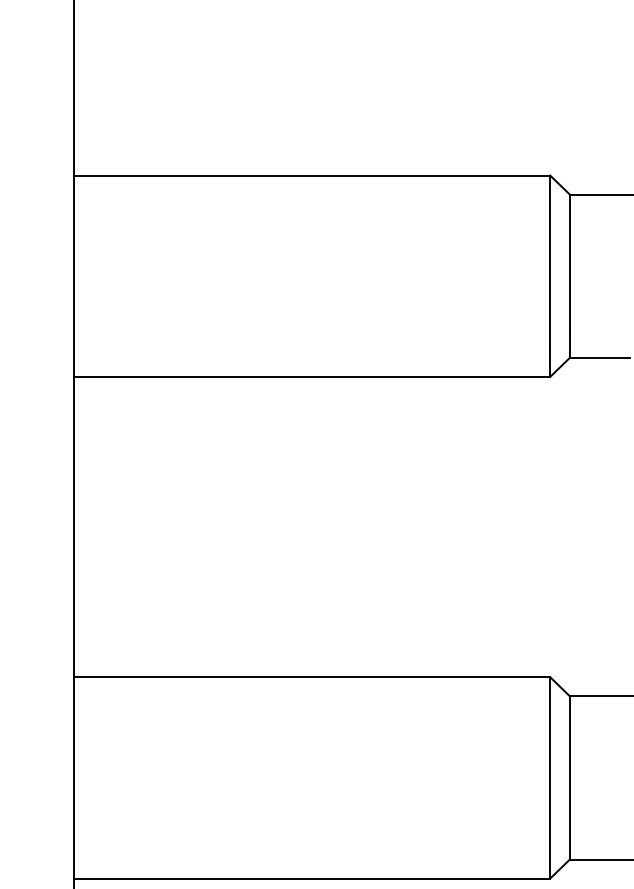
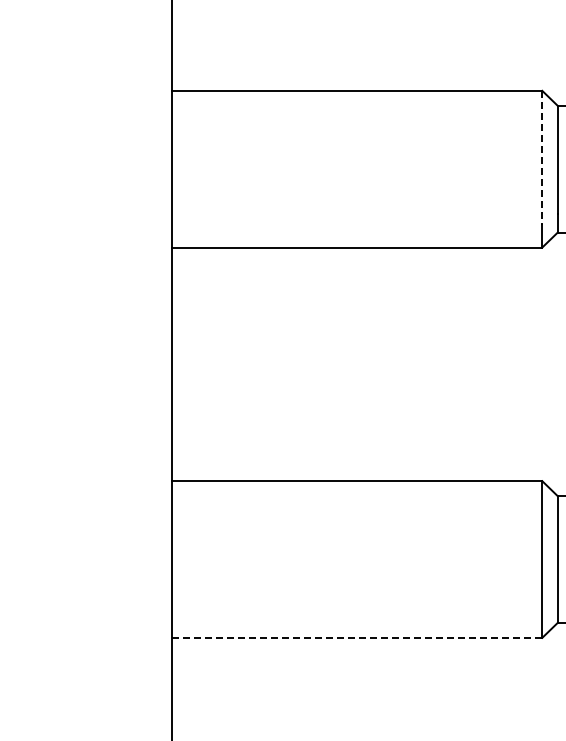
line: (550, 261) -> (542, 157), solid -> dashed
line: (312, 878) -> (357, 637), solid -> dashed

